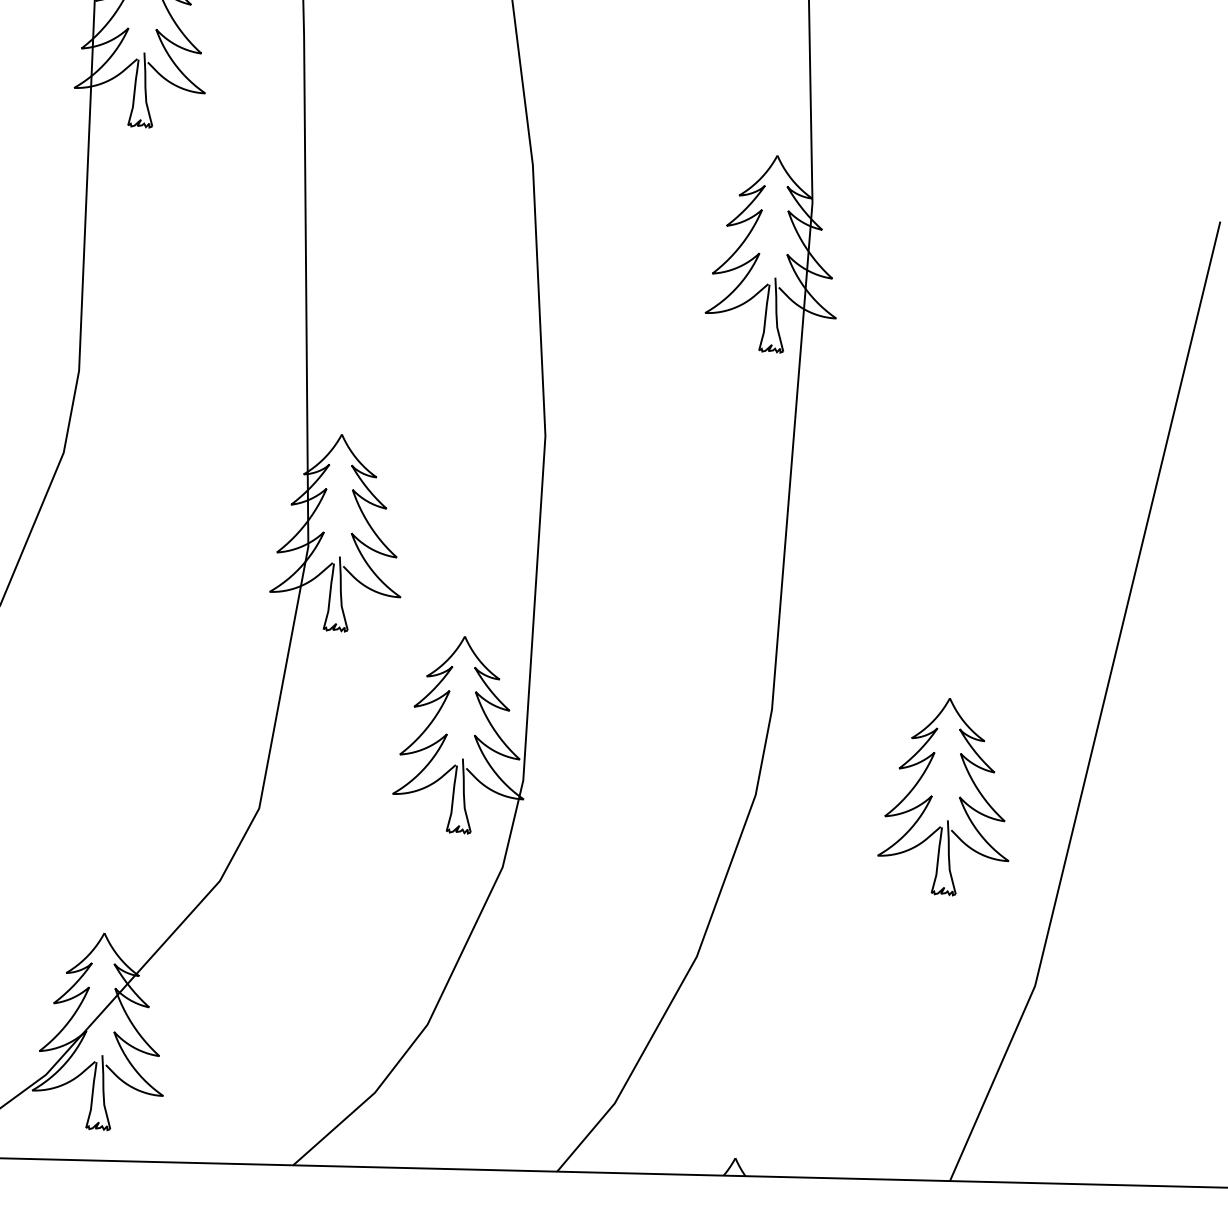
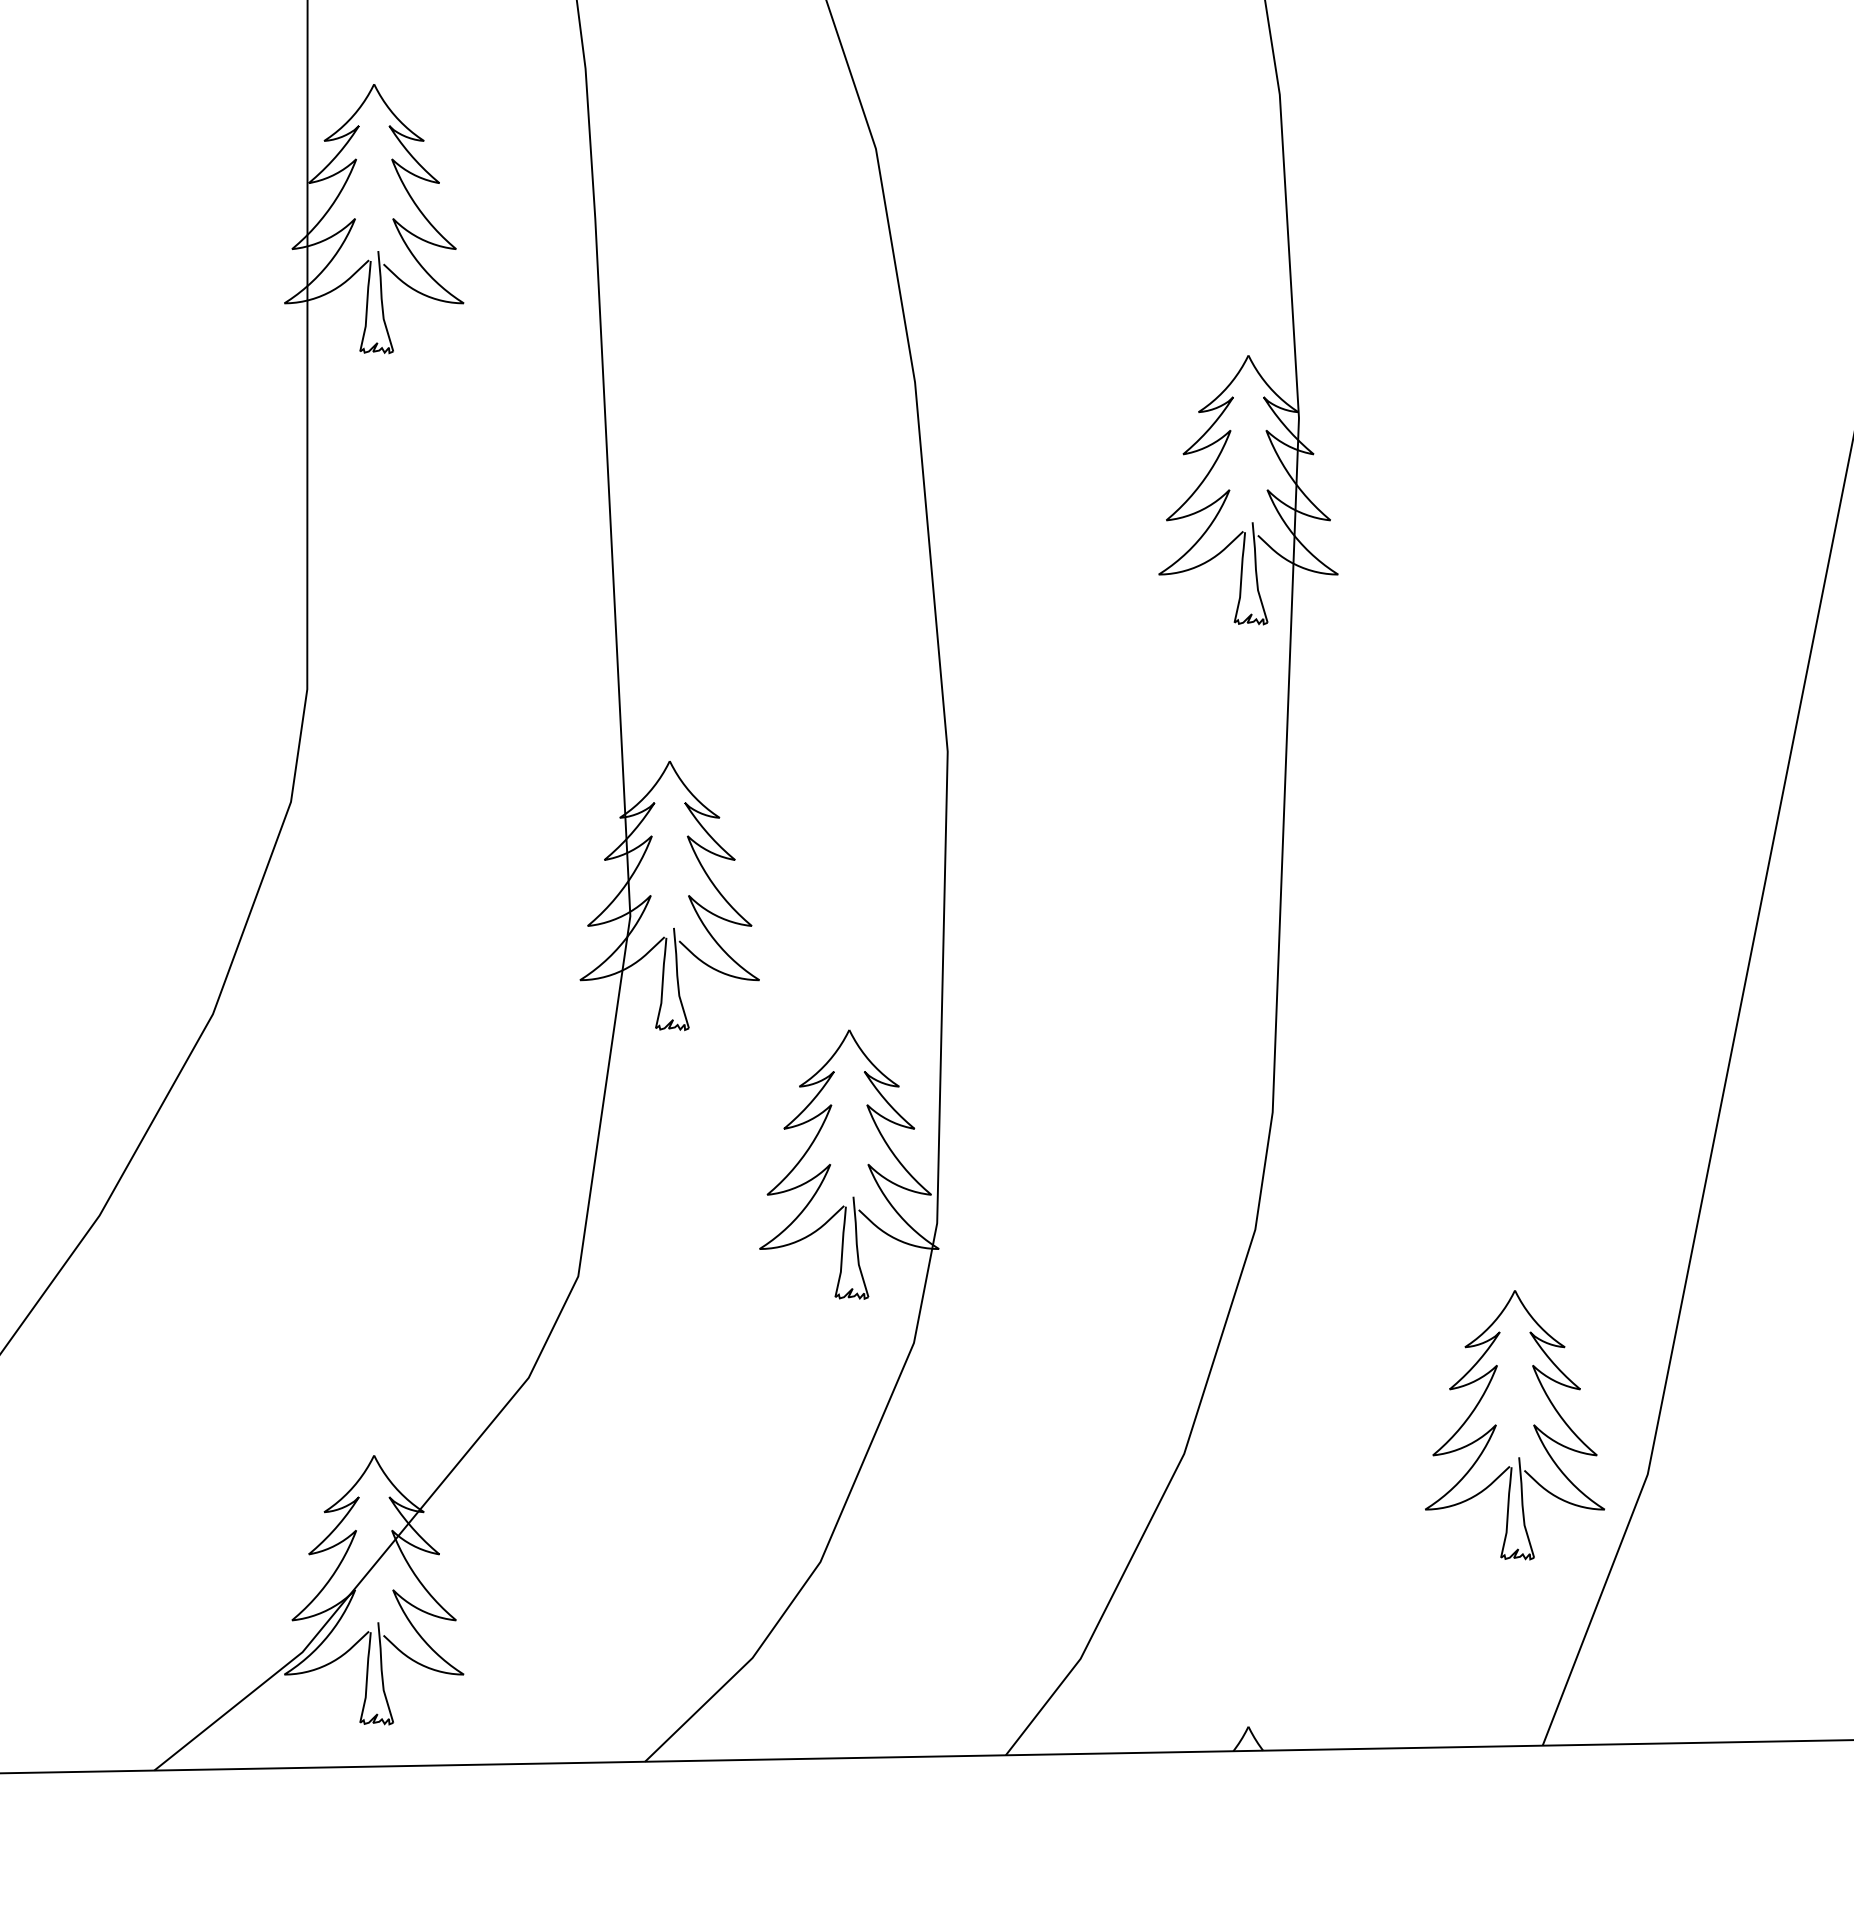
part: (932, 796) -> (1496, 1425), moved

